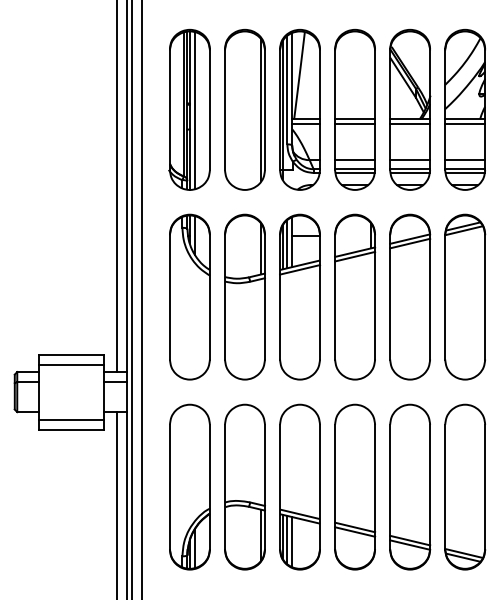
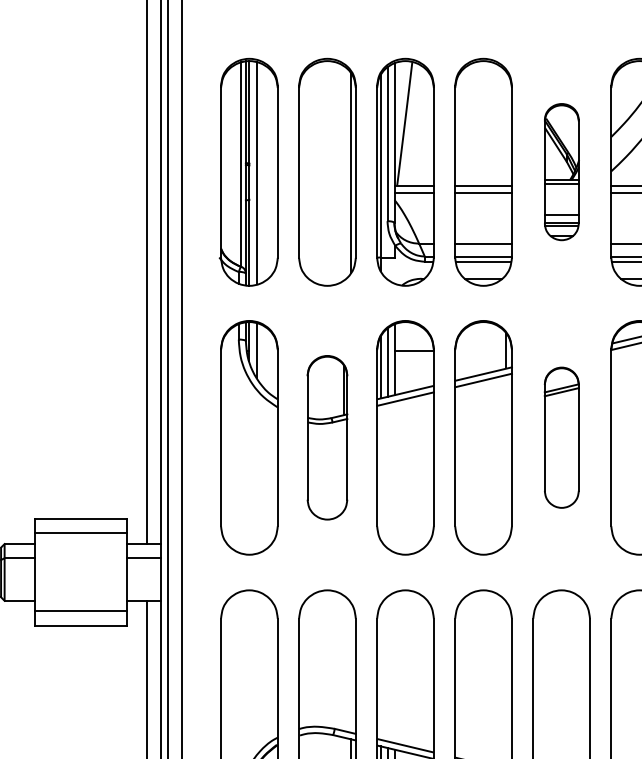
part: (410, 109) -> (562, 171), size x0.6
part: (244, 296) -> (326, 436), size x0.7
part: (410, 296) -> (562, 436), size x0.6

